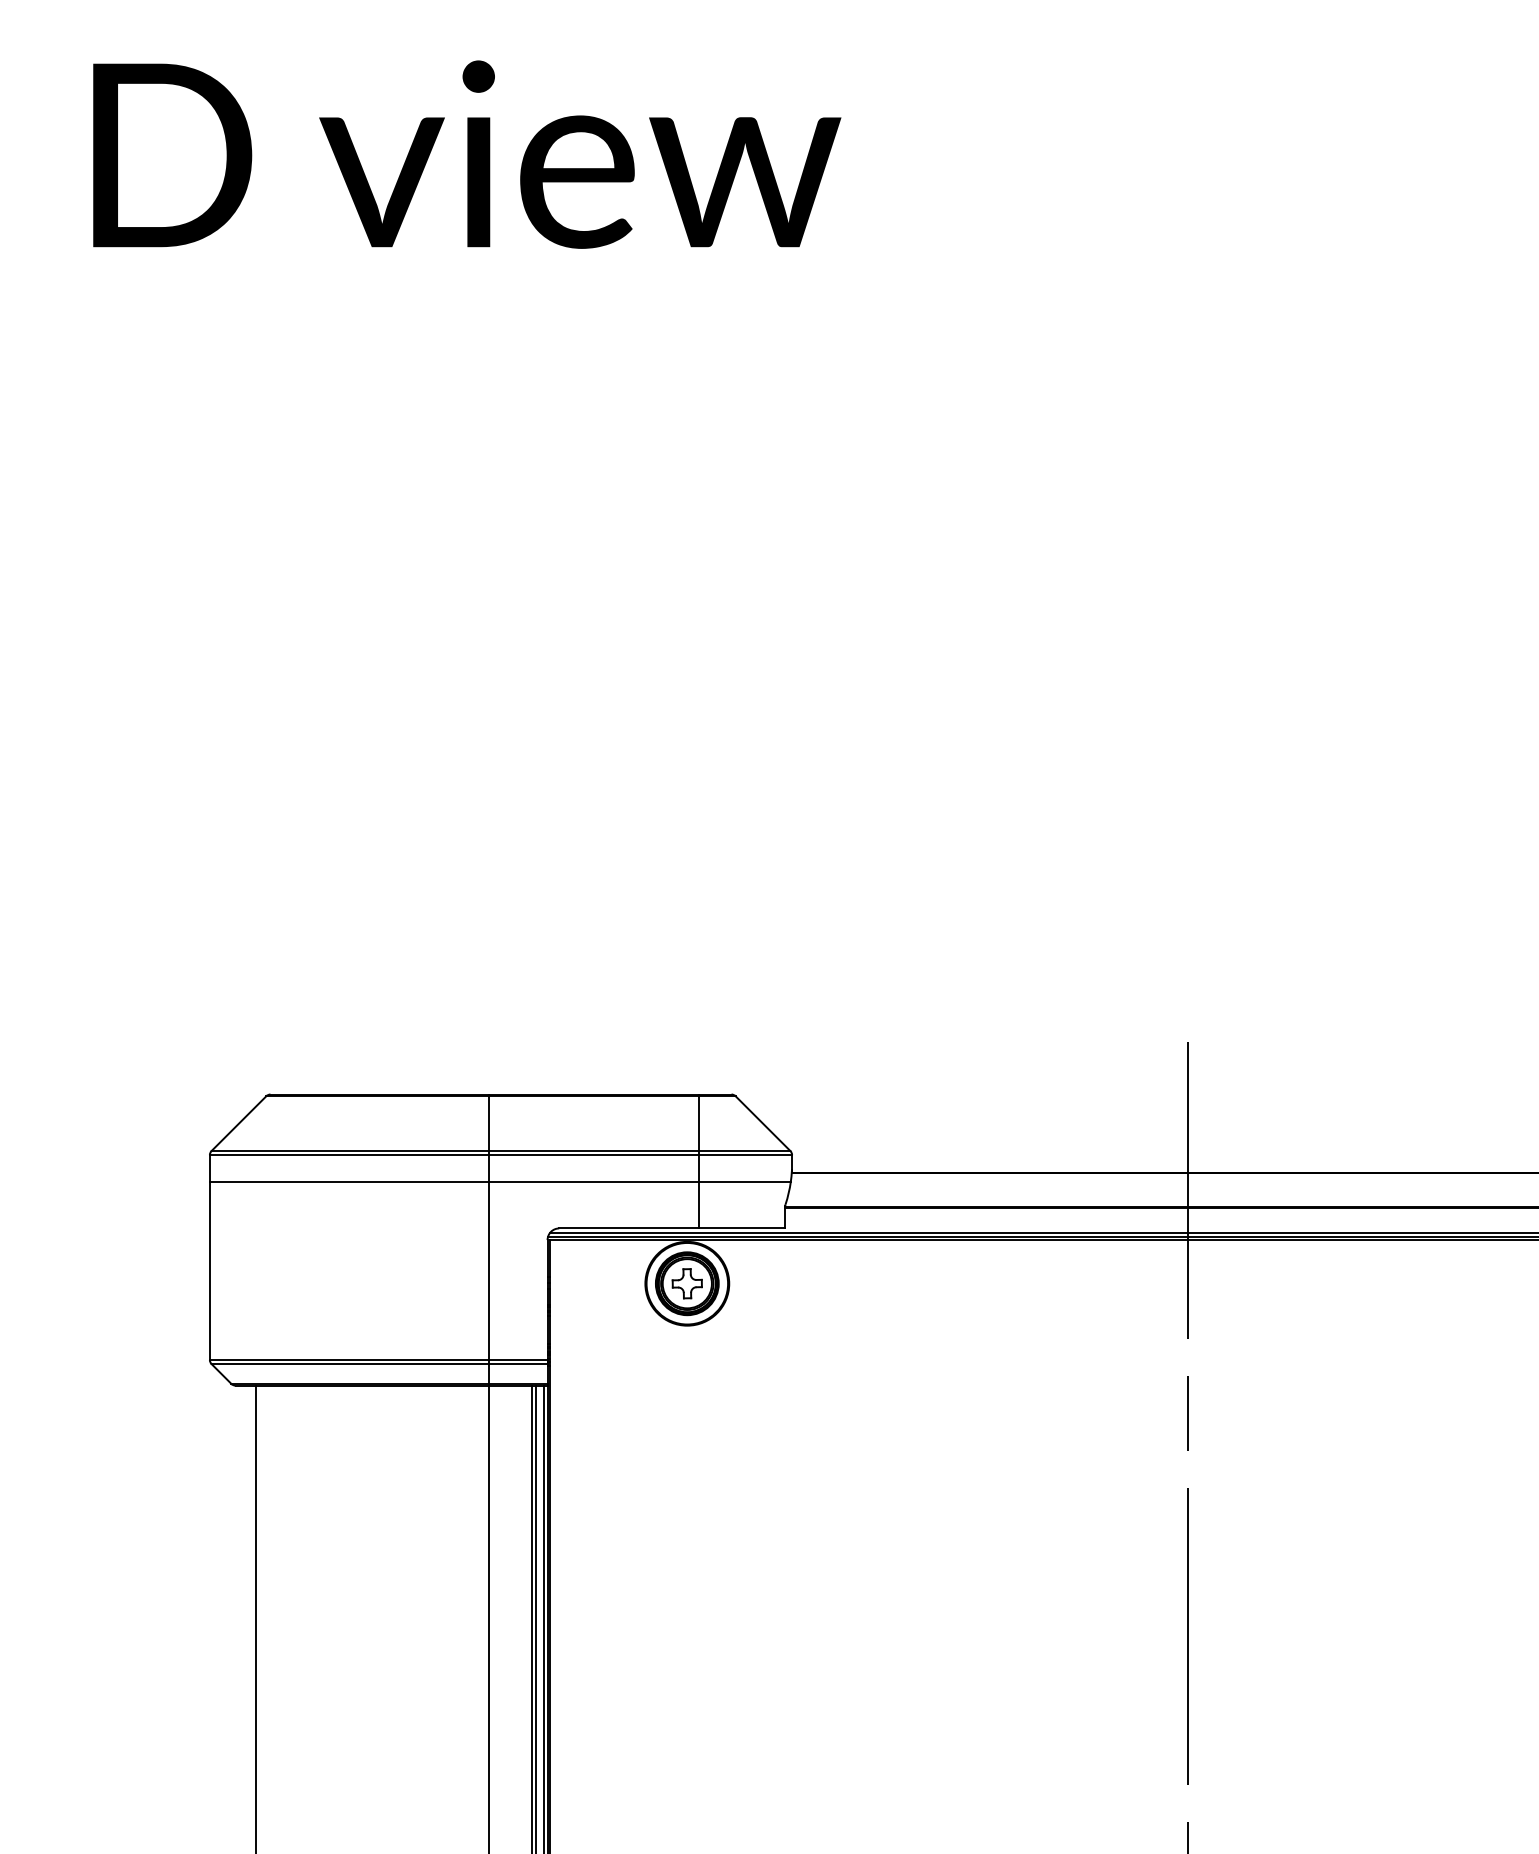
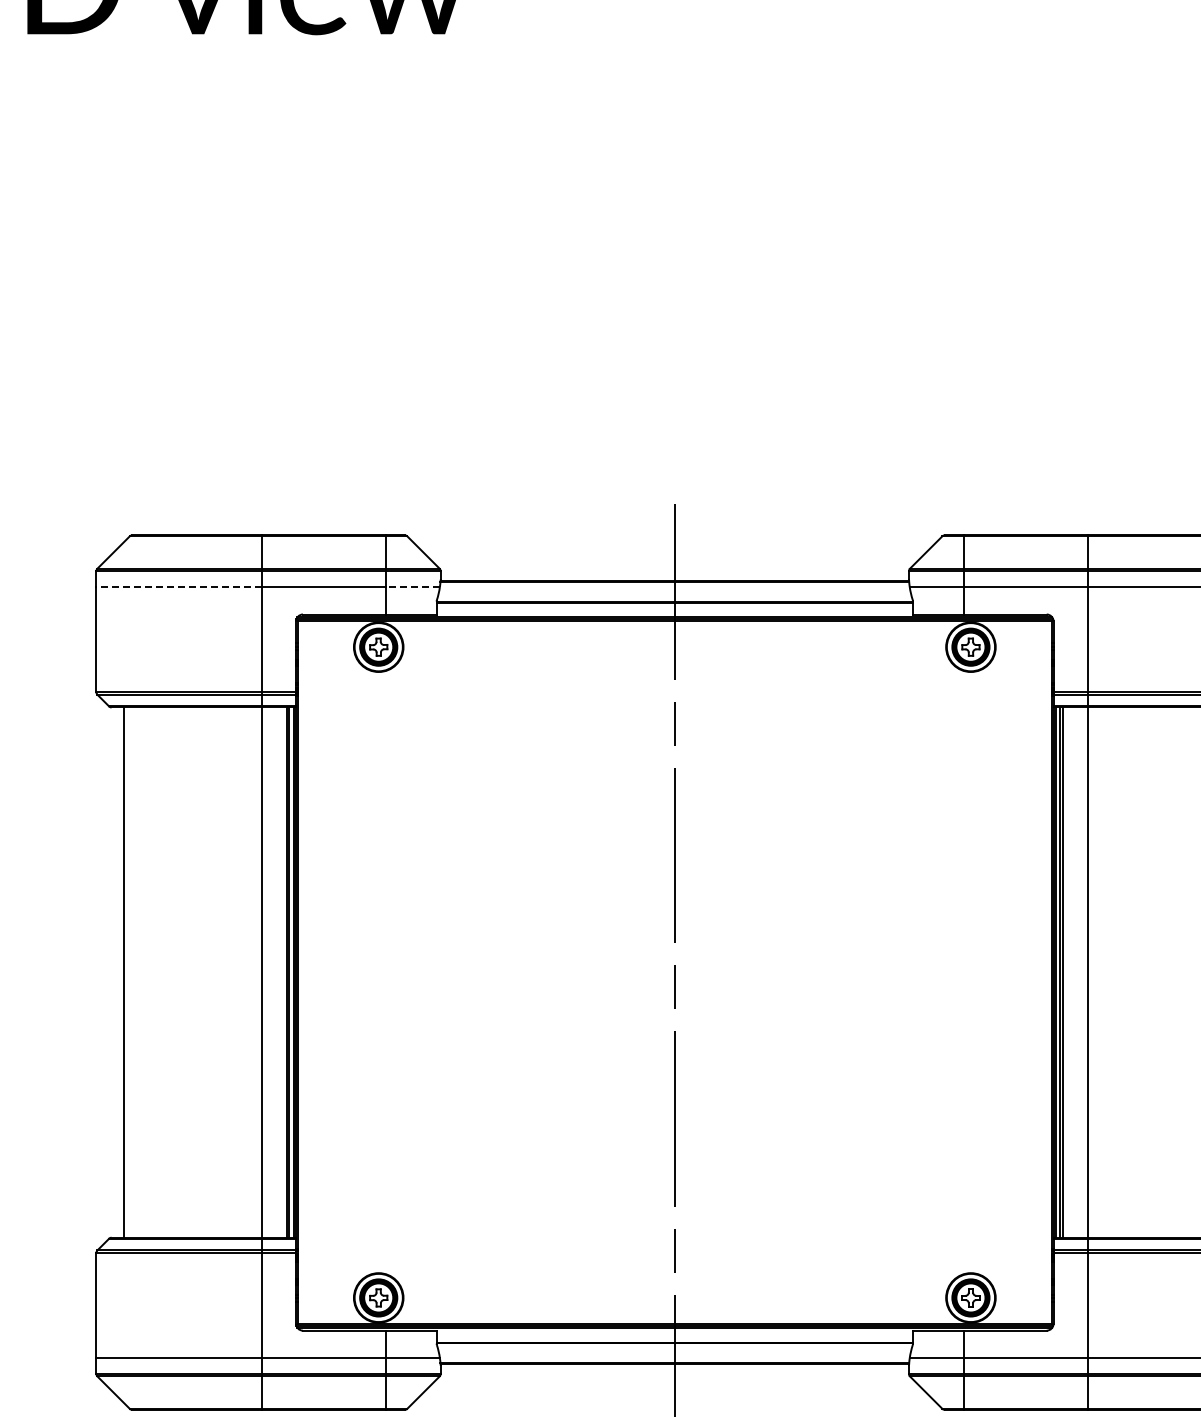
line: (350, 1181) -> (179, 586), solid -> dashed
line: (744, 1181) -> (412, 586), solid -> dashed

